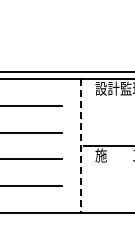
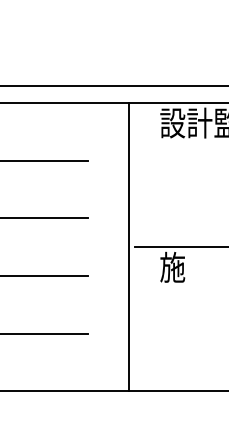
line: (80, 146) -> (128, 248), dashed -> solid

